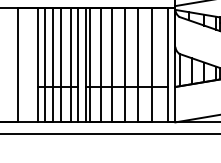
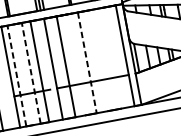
line: (44, 64) -> (16, 75), solid -> dashed
line: (61, 64) -> (31, 72), solid -> dashed
line: (52, 65) -> (23, 75), removed
line: (78, 65) -> (46, 70), removed
line: (89, 65) -> (56, 68), removed
line: (112, 65) -> (76, 65), removed
line: (124, 65) -> (87, 63), solid -> dashed
line: (137, 65) -> (98, 60), removed
line: (152, 65) -> (111, 58), removed

